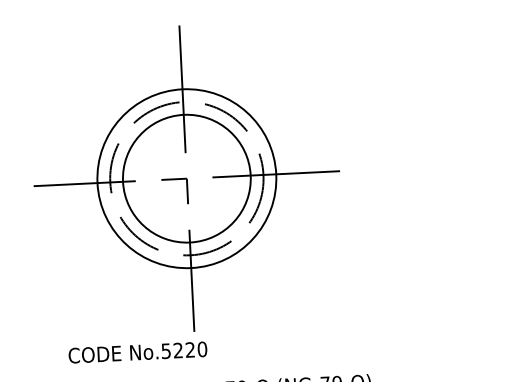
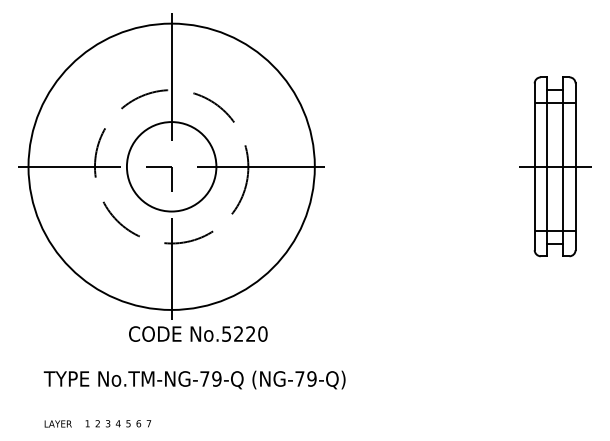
circle: (186, 178) -> (171, 166), size x0.7
circle: (186, 178) -> (171, 166), size x1.6
text: (138, 351) -> (198, 333), moved

